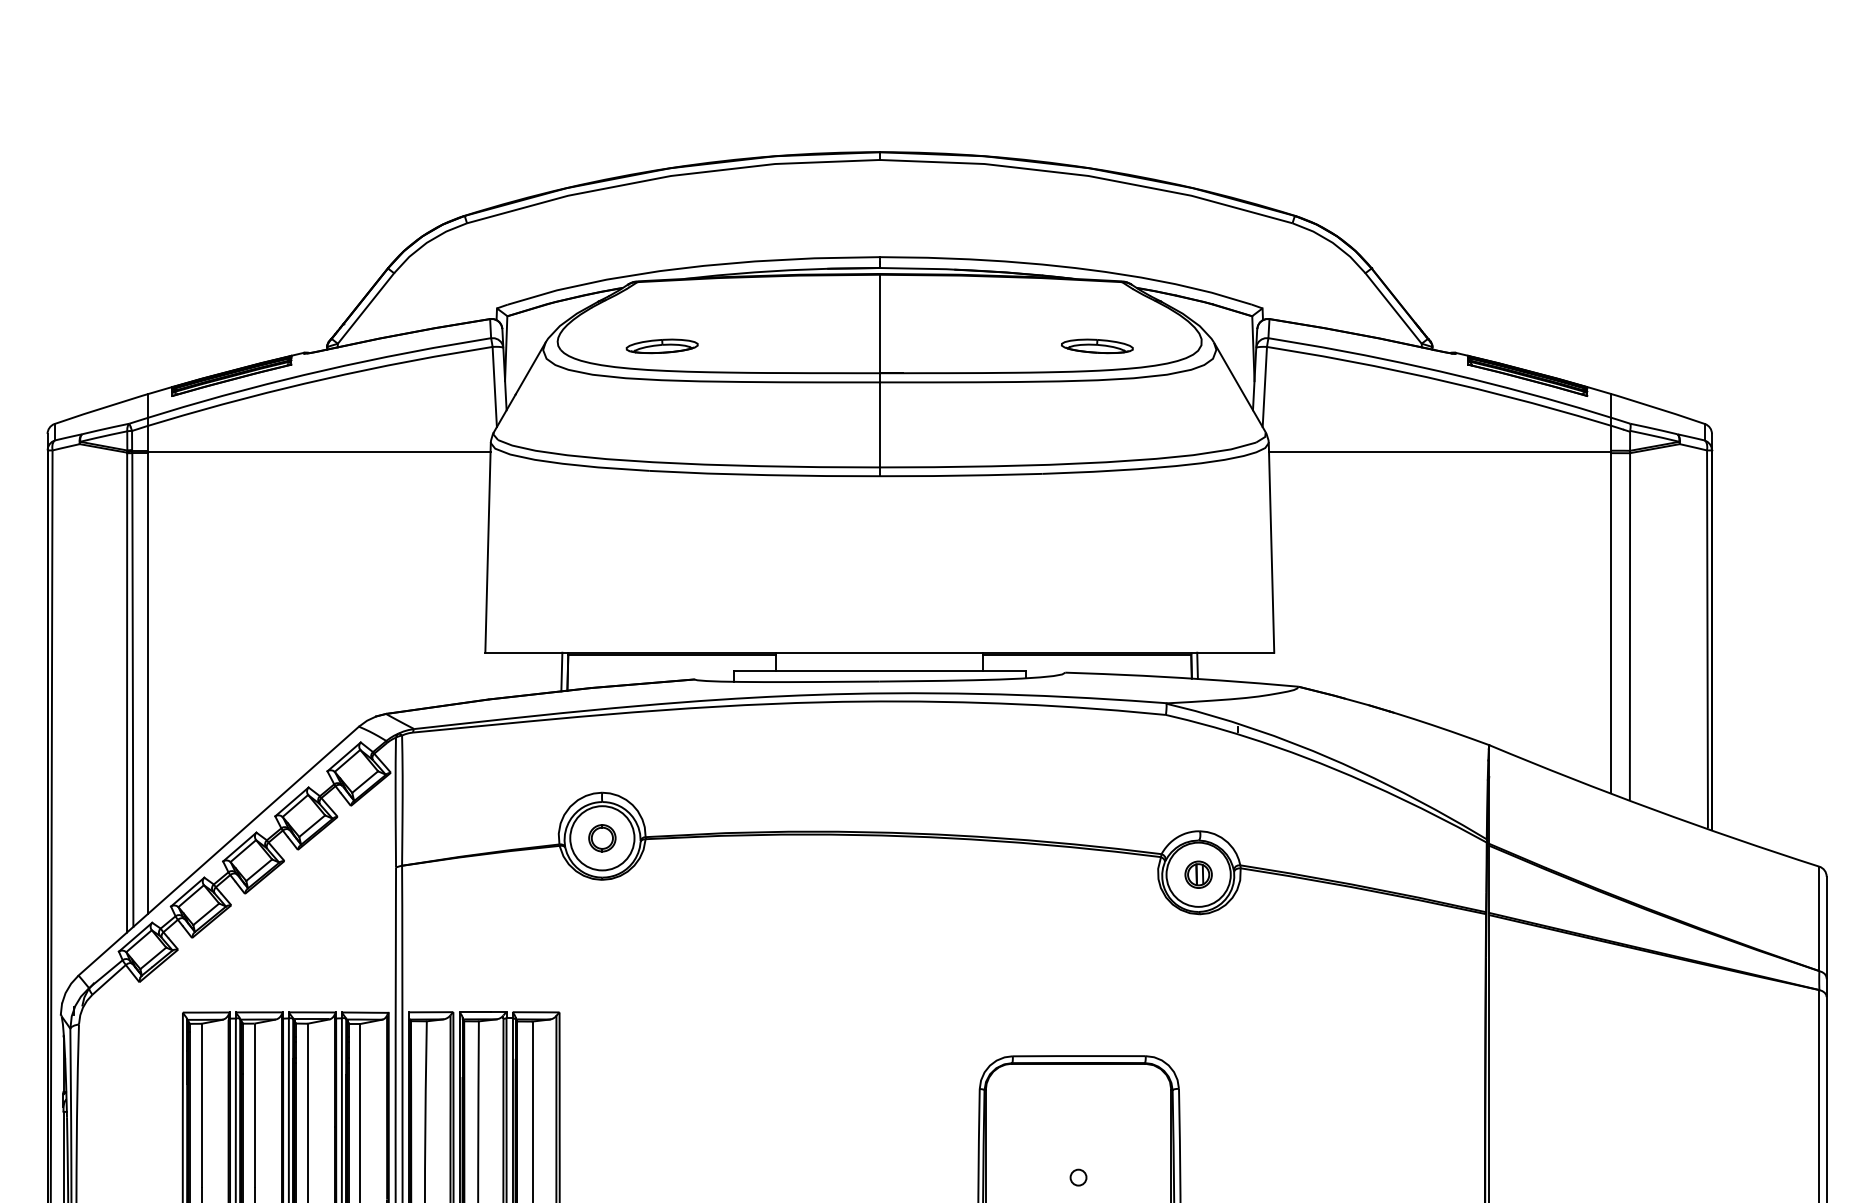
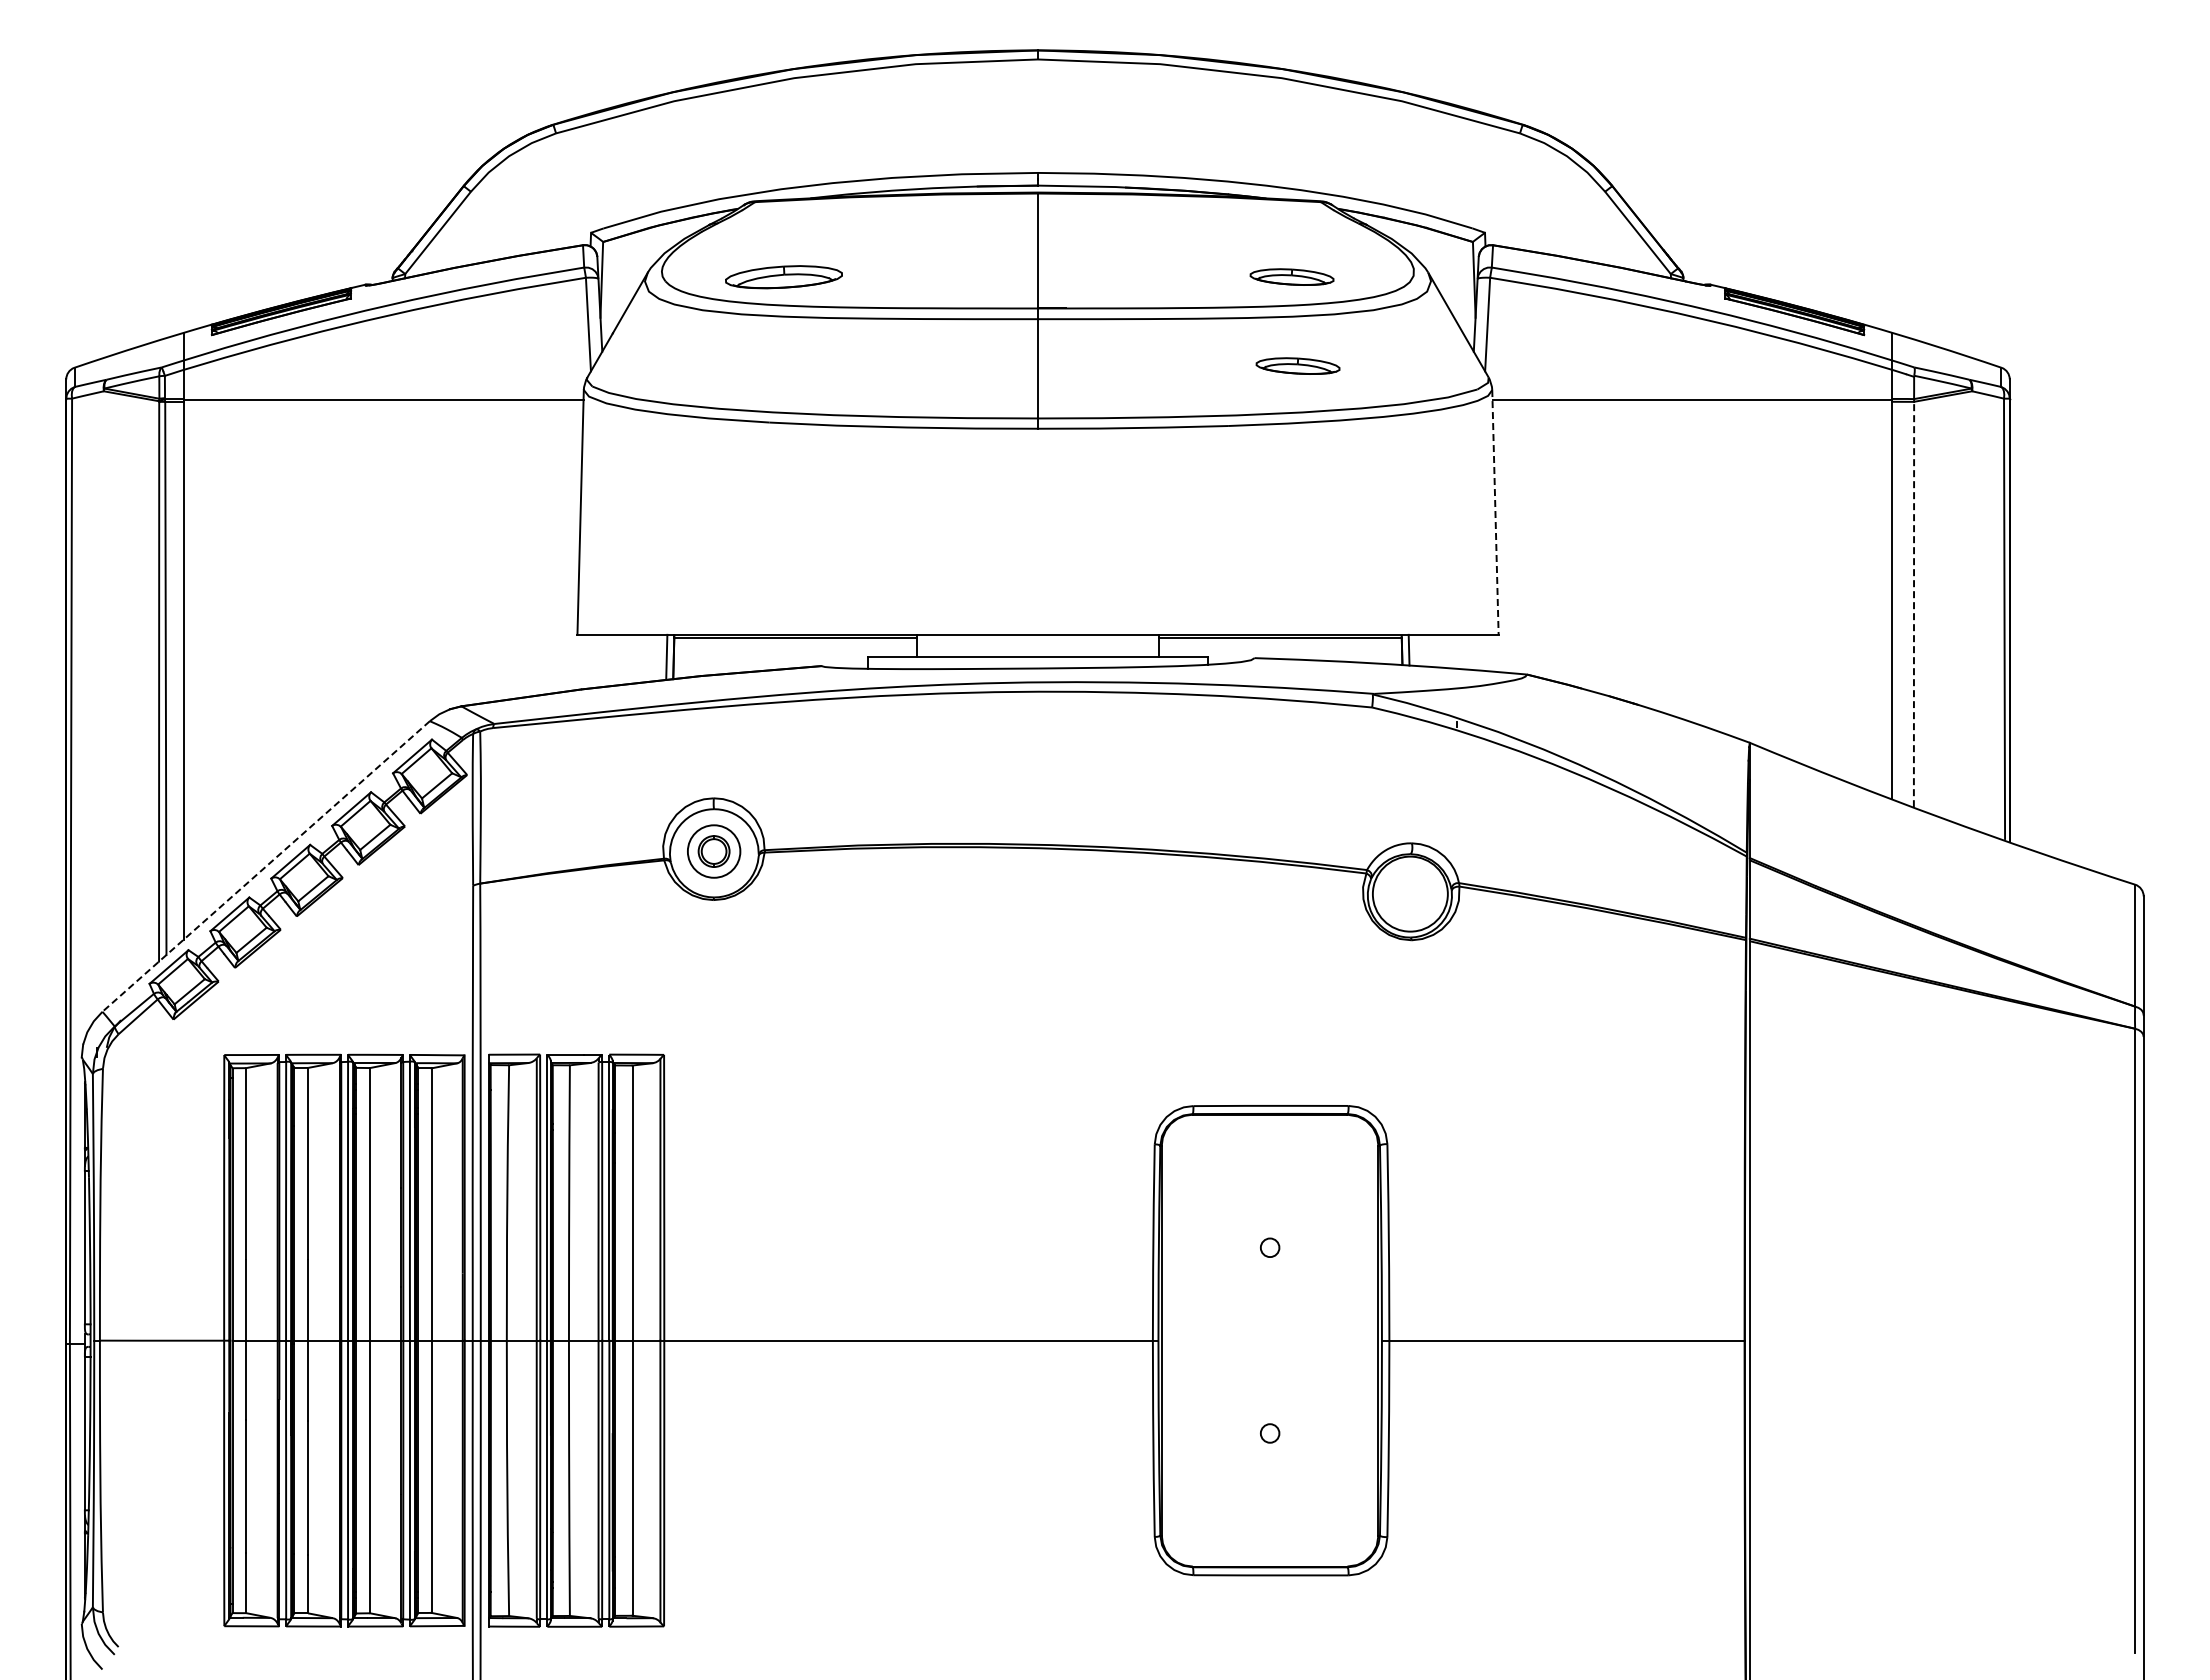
part: (661, 345) -> (783, 276), size x1.4
part: (1102, 422) -> (1297, 365), added
line: (1271, 547) -> (1495, 512), solid -> dashed
line: (1630, 627) -> (1914, 605), solid -> dashed
circle: (601, 838) -> (713, 851), size x0.7
line: (219, 851) -> (266, 866), solid -> dashed
part: (1198, 874) -> (1410, 893), removed

